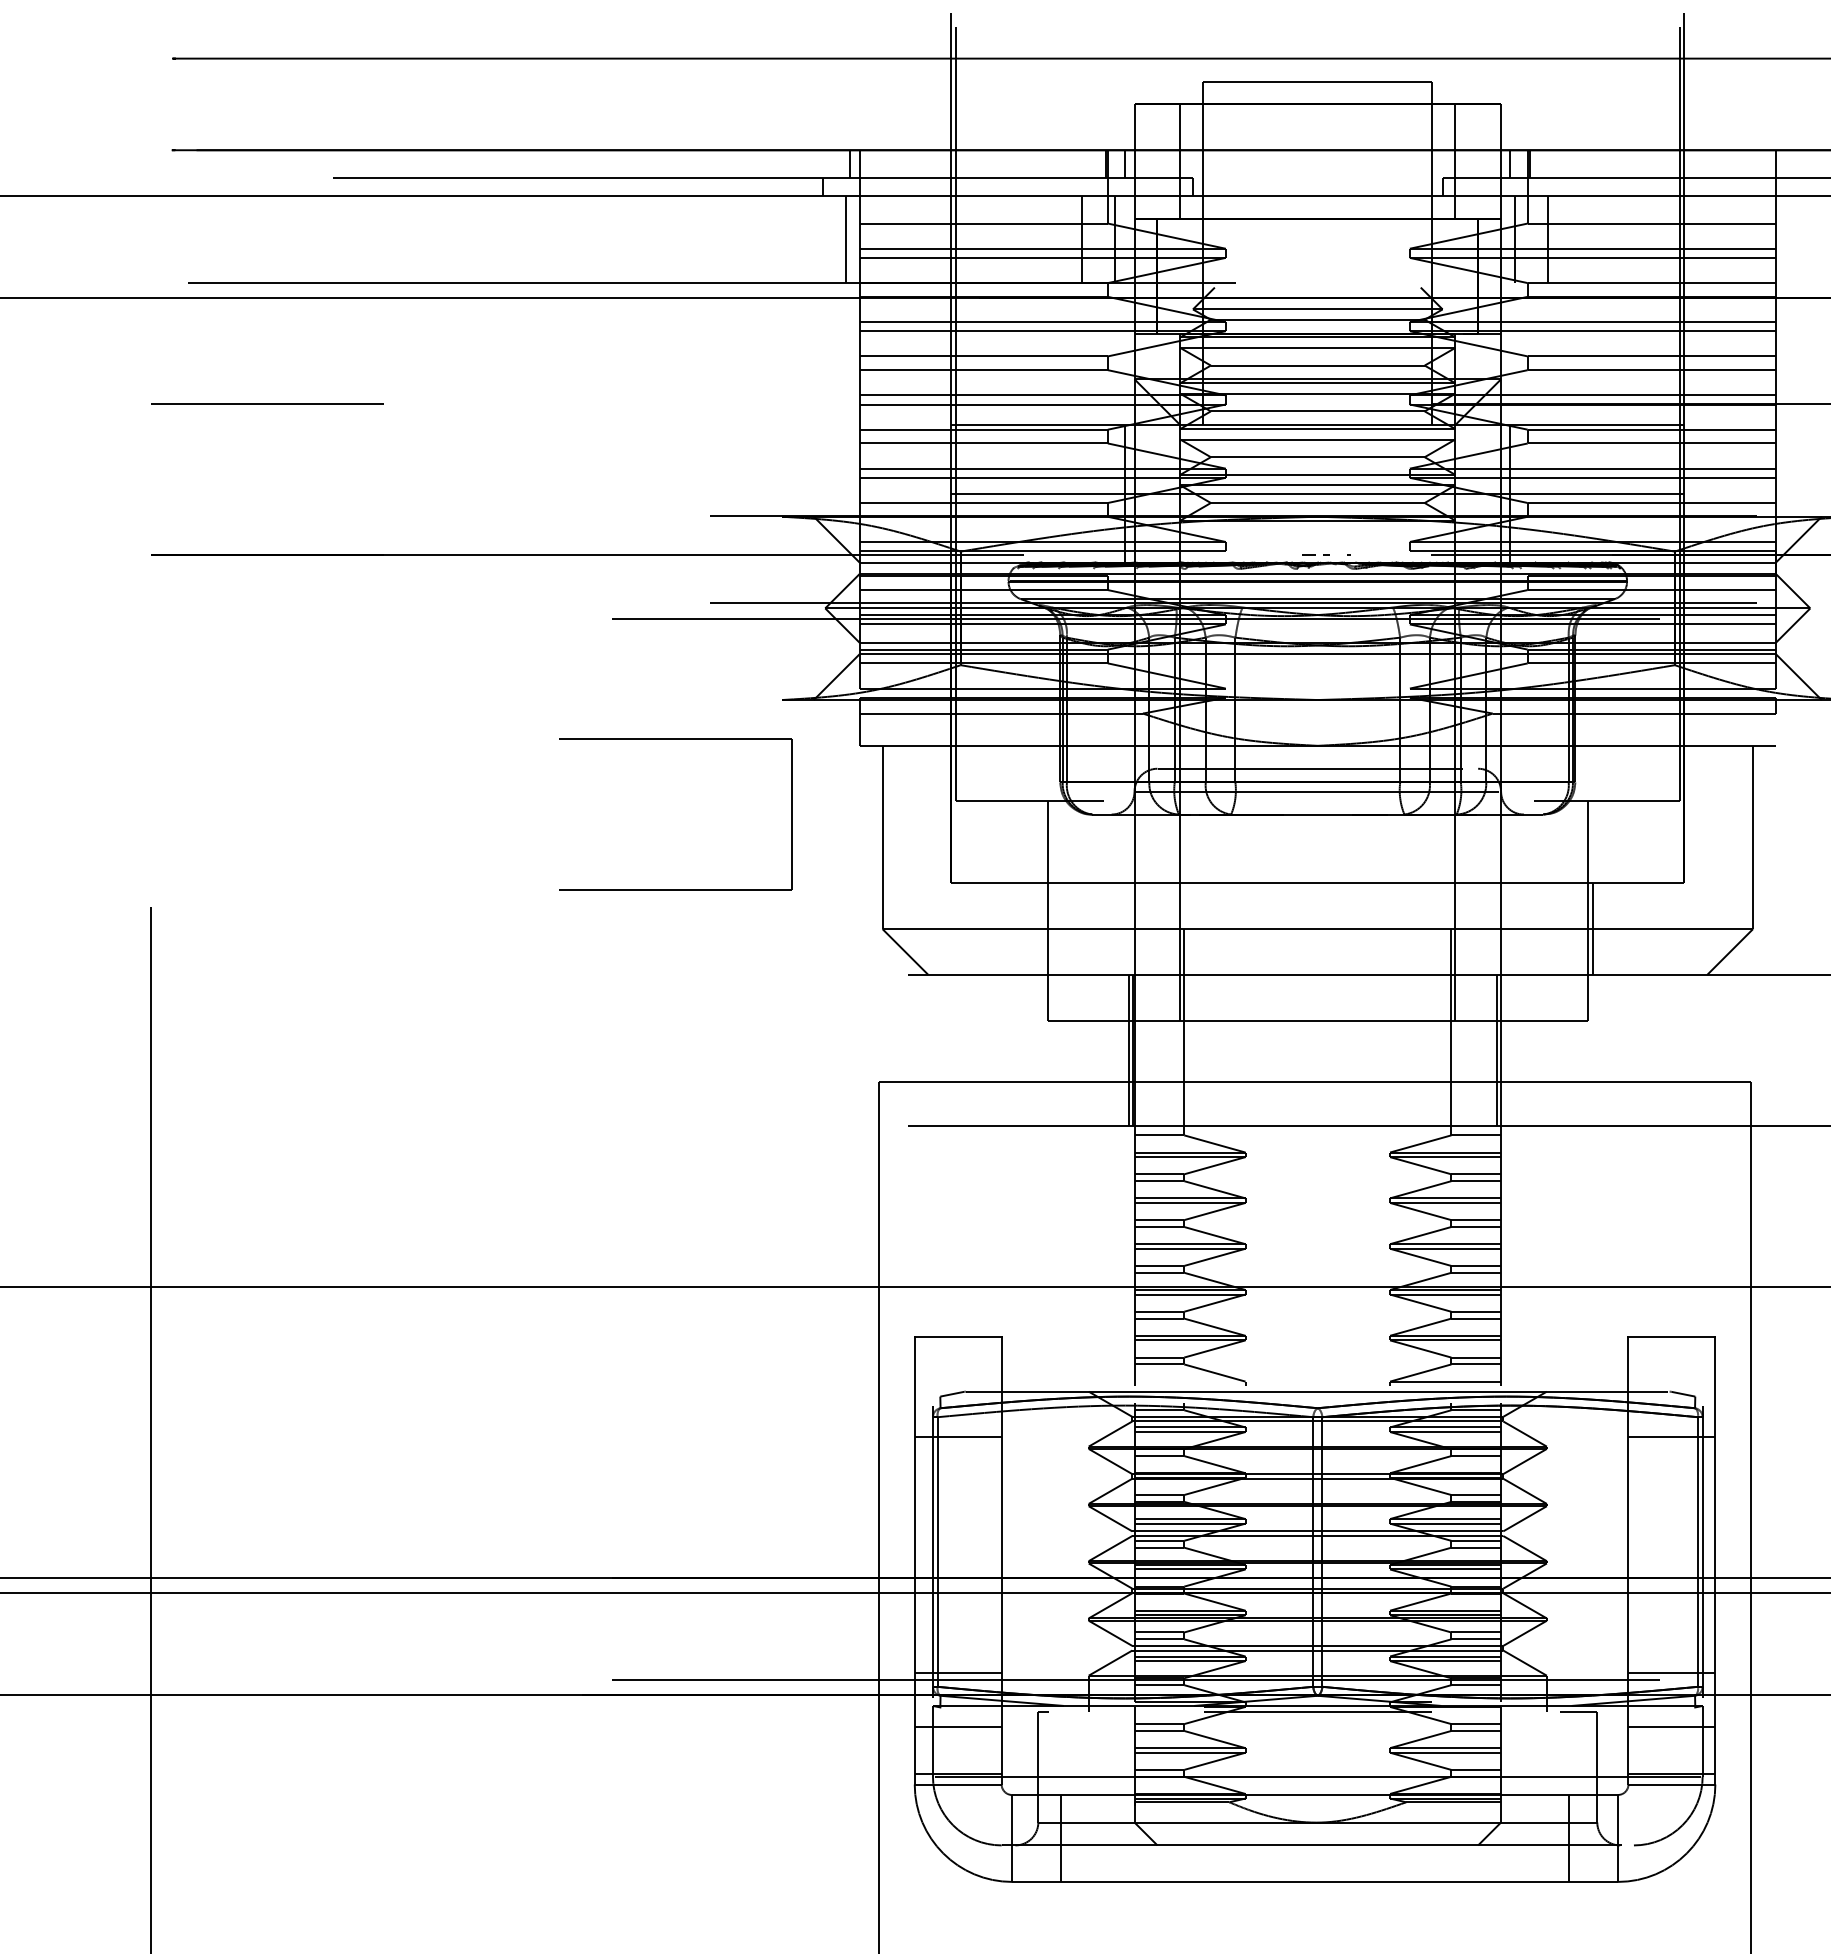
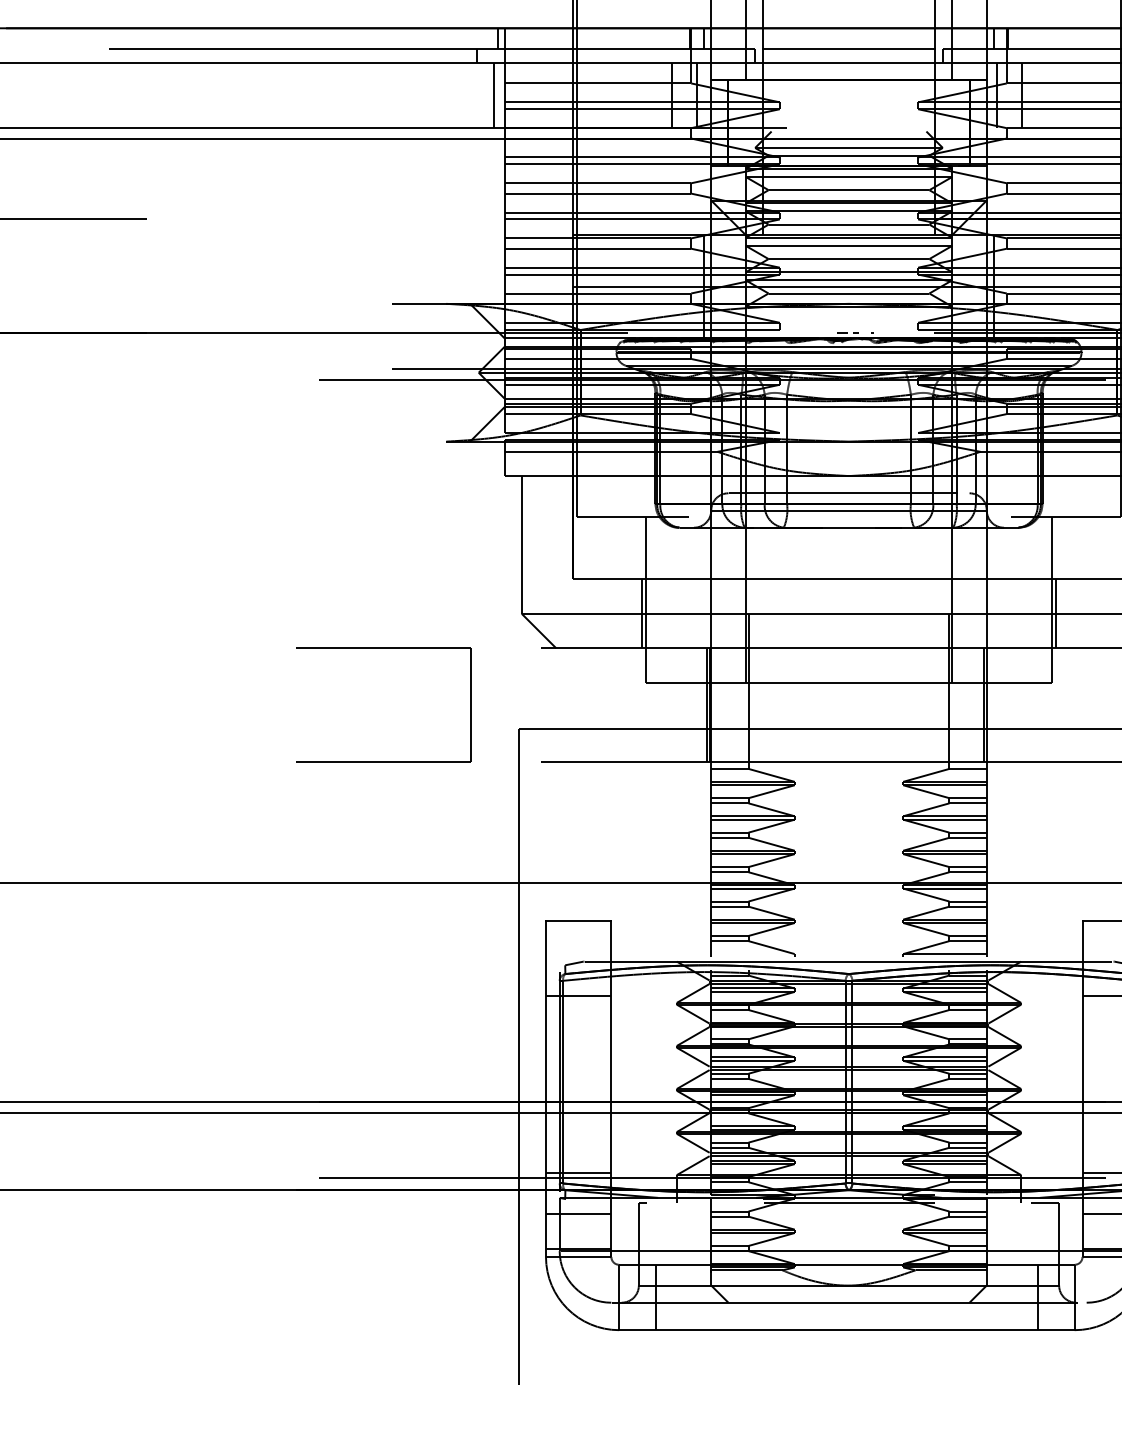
line: (1317, 177) -> (848, 48), added
part: (675, 739) -> (383, 648), moved
line: (1042, 928) -> (642, 613), added

